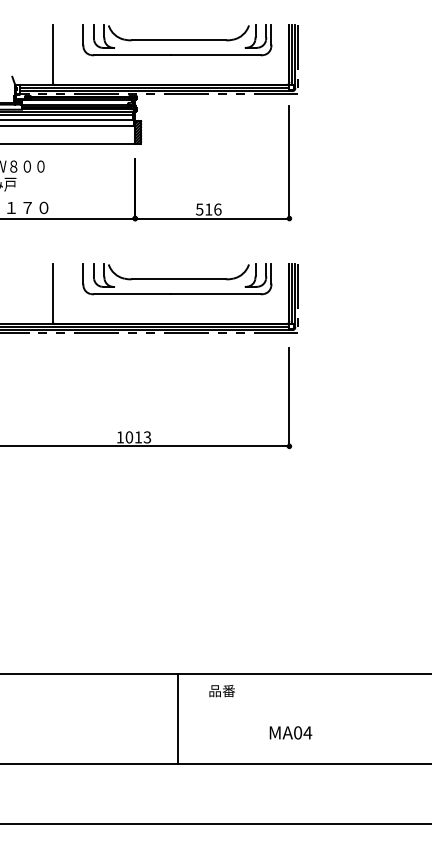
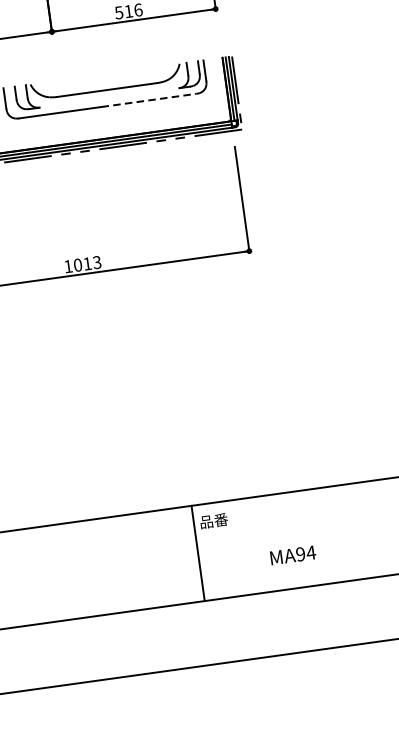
line: (216, 294) -> (149, 100), solid -> dashed
line: (178, 718) -> (198, 552), moved
text: (298, 732) -> (301, 553), MA04 -> MA94

